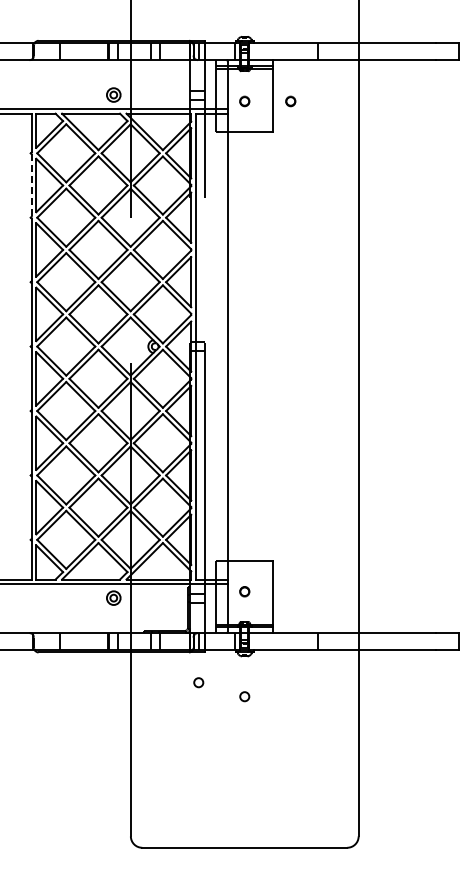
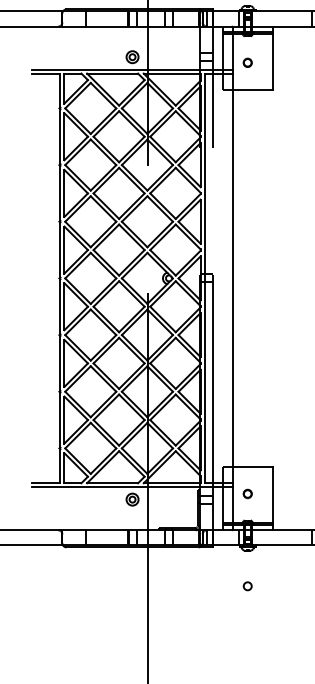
part: (290, 101) -> (287, 62), removed
line: (31, 186) -> (60, 137), dashed -> solid
circle: (198, 682) -> (207, 573), removed

